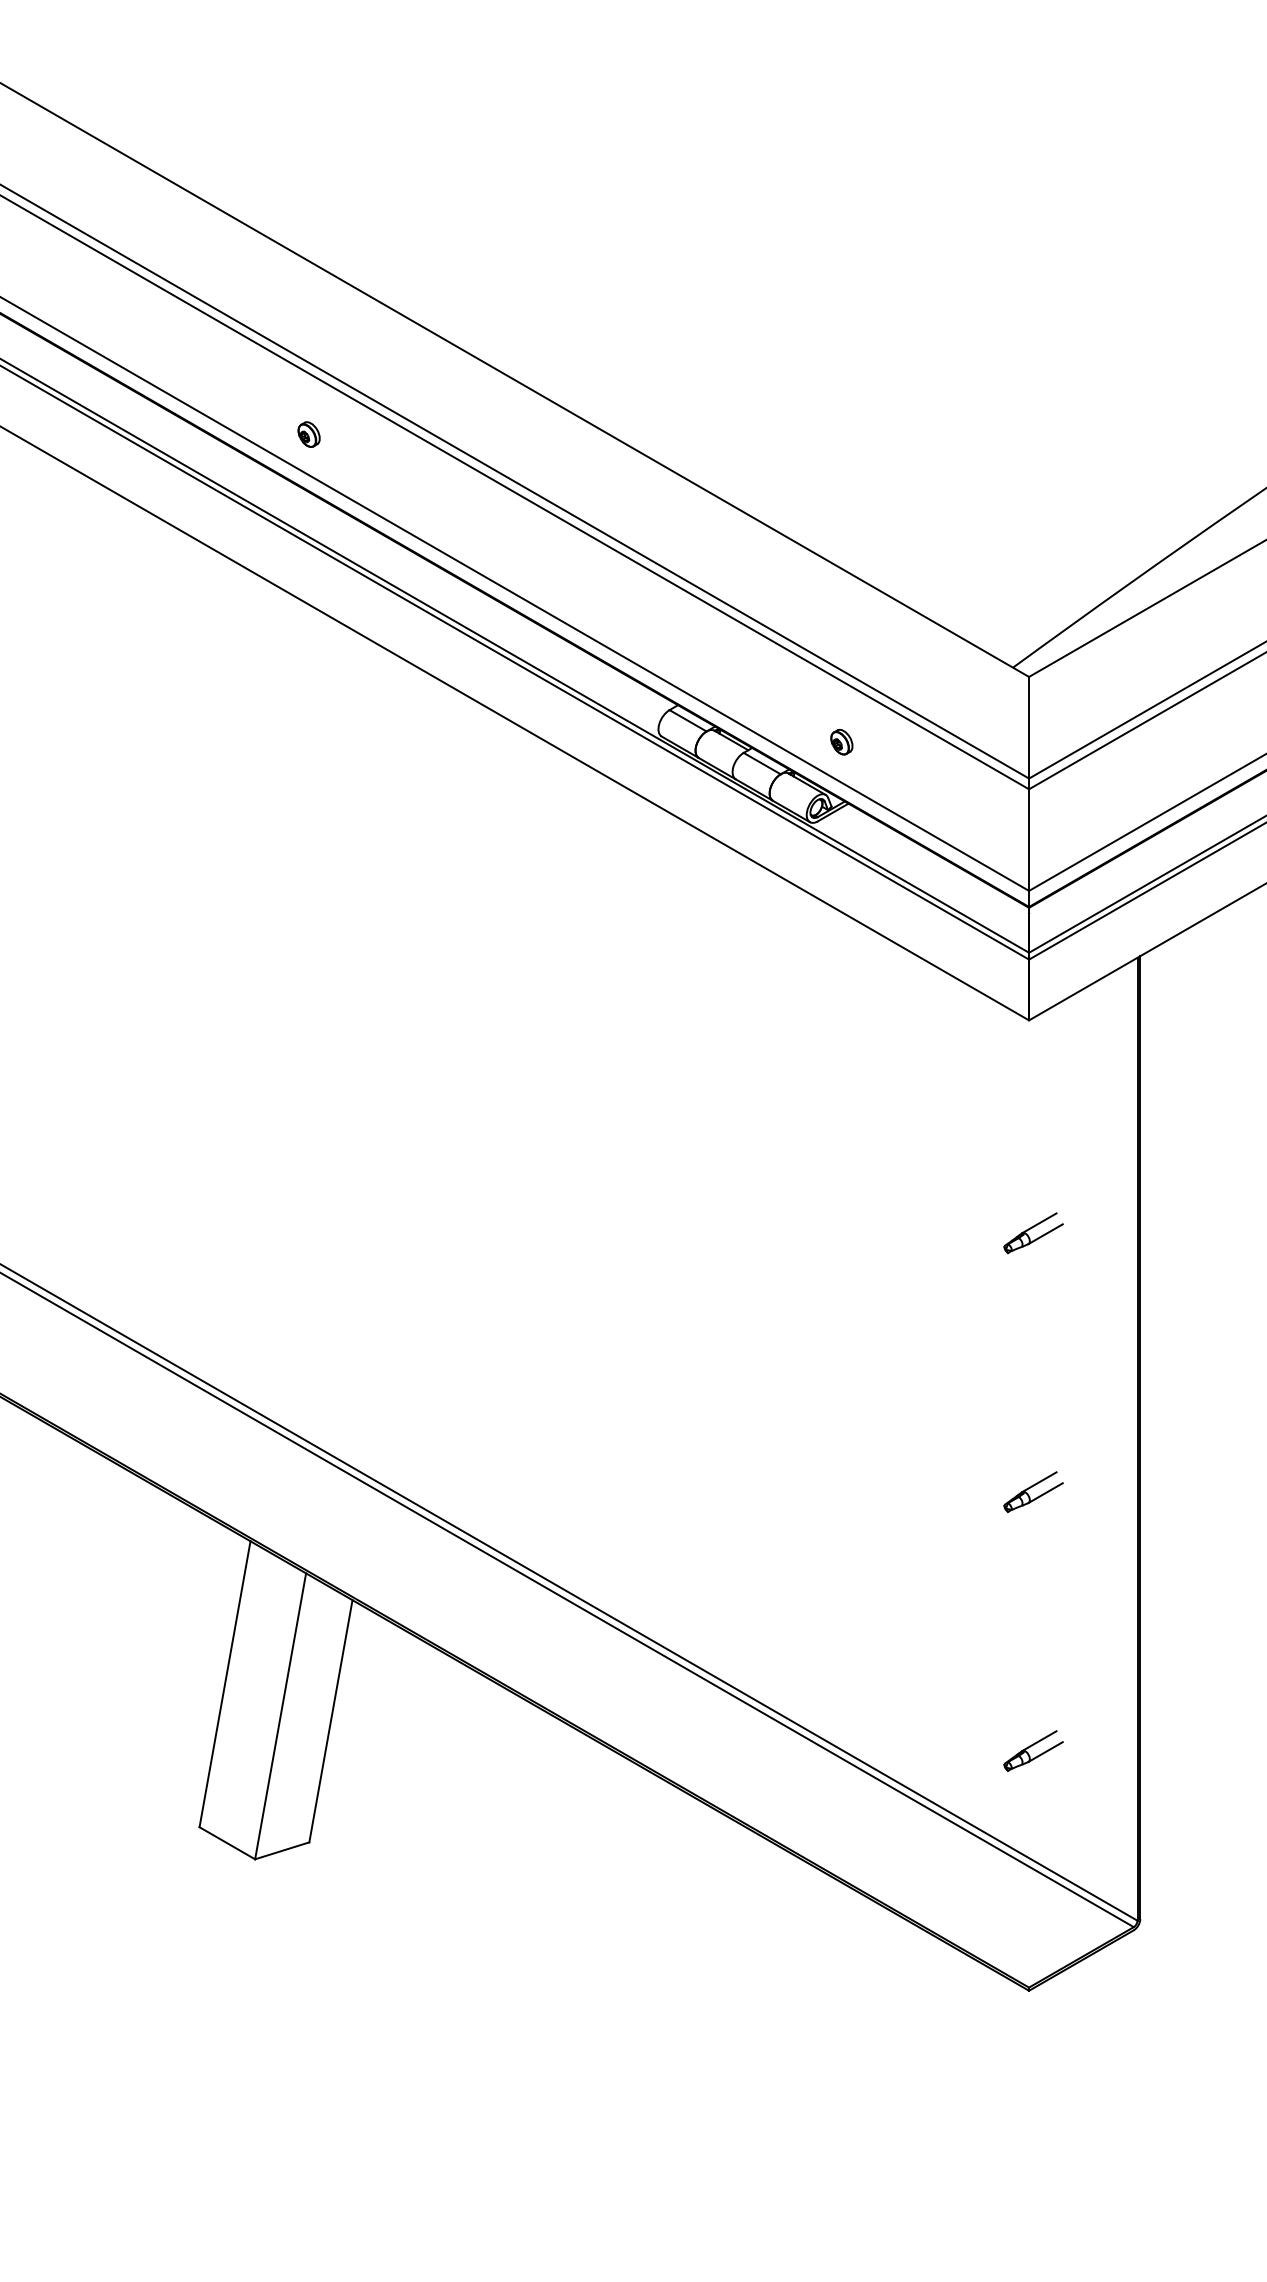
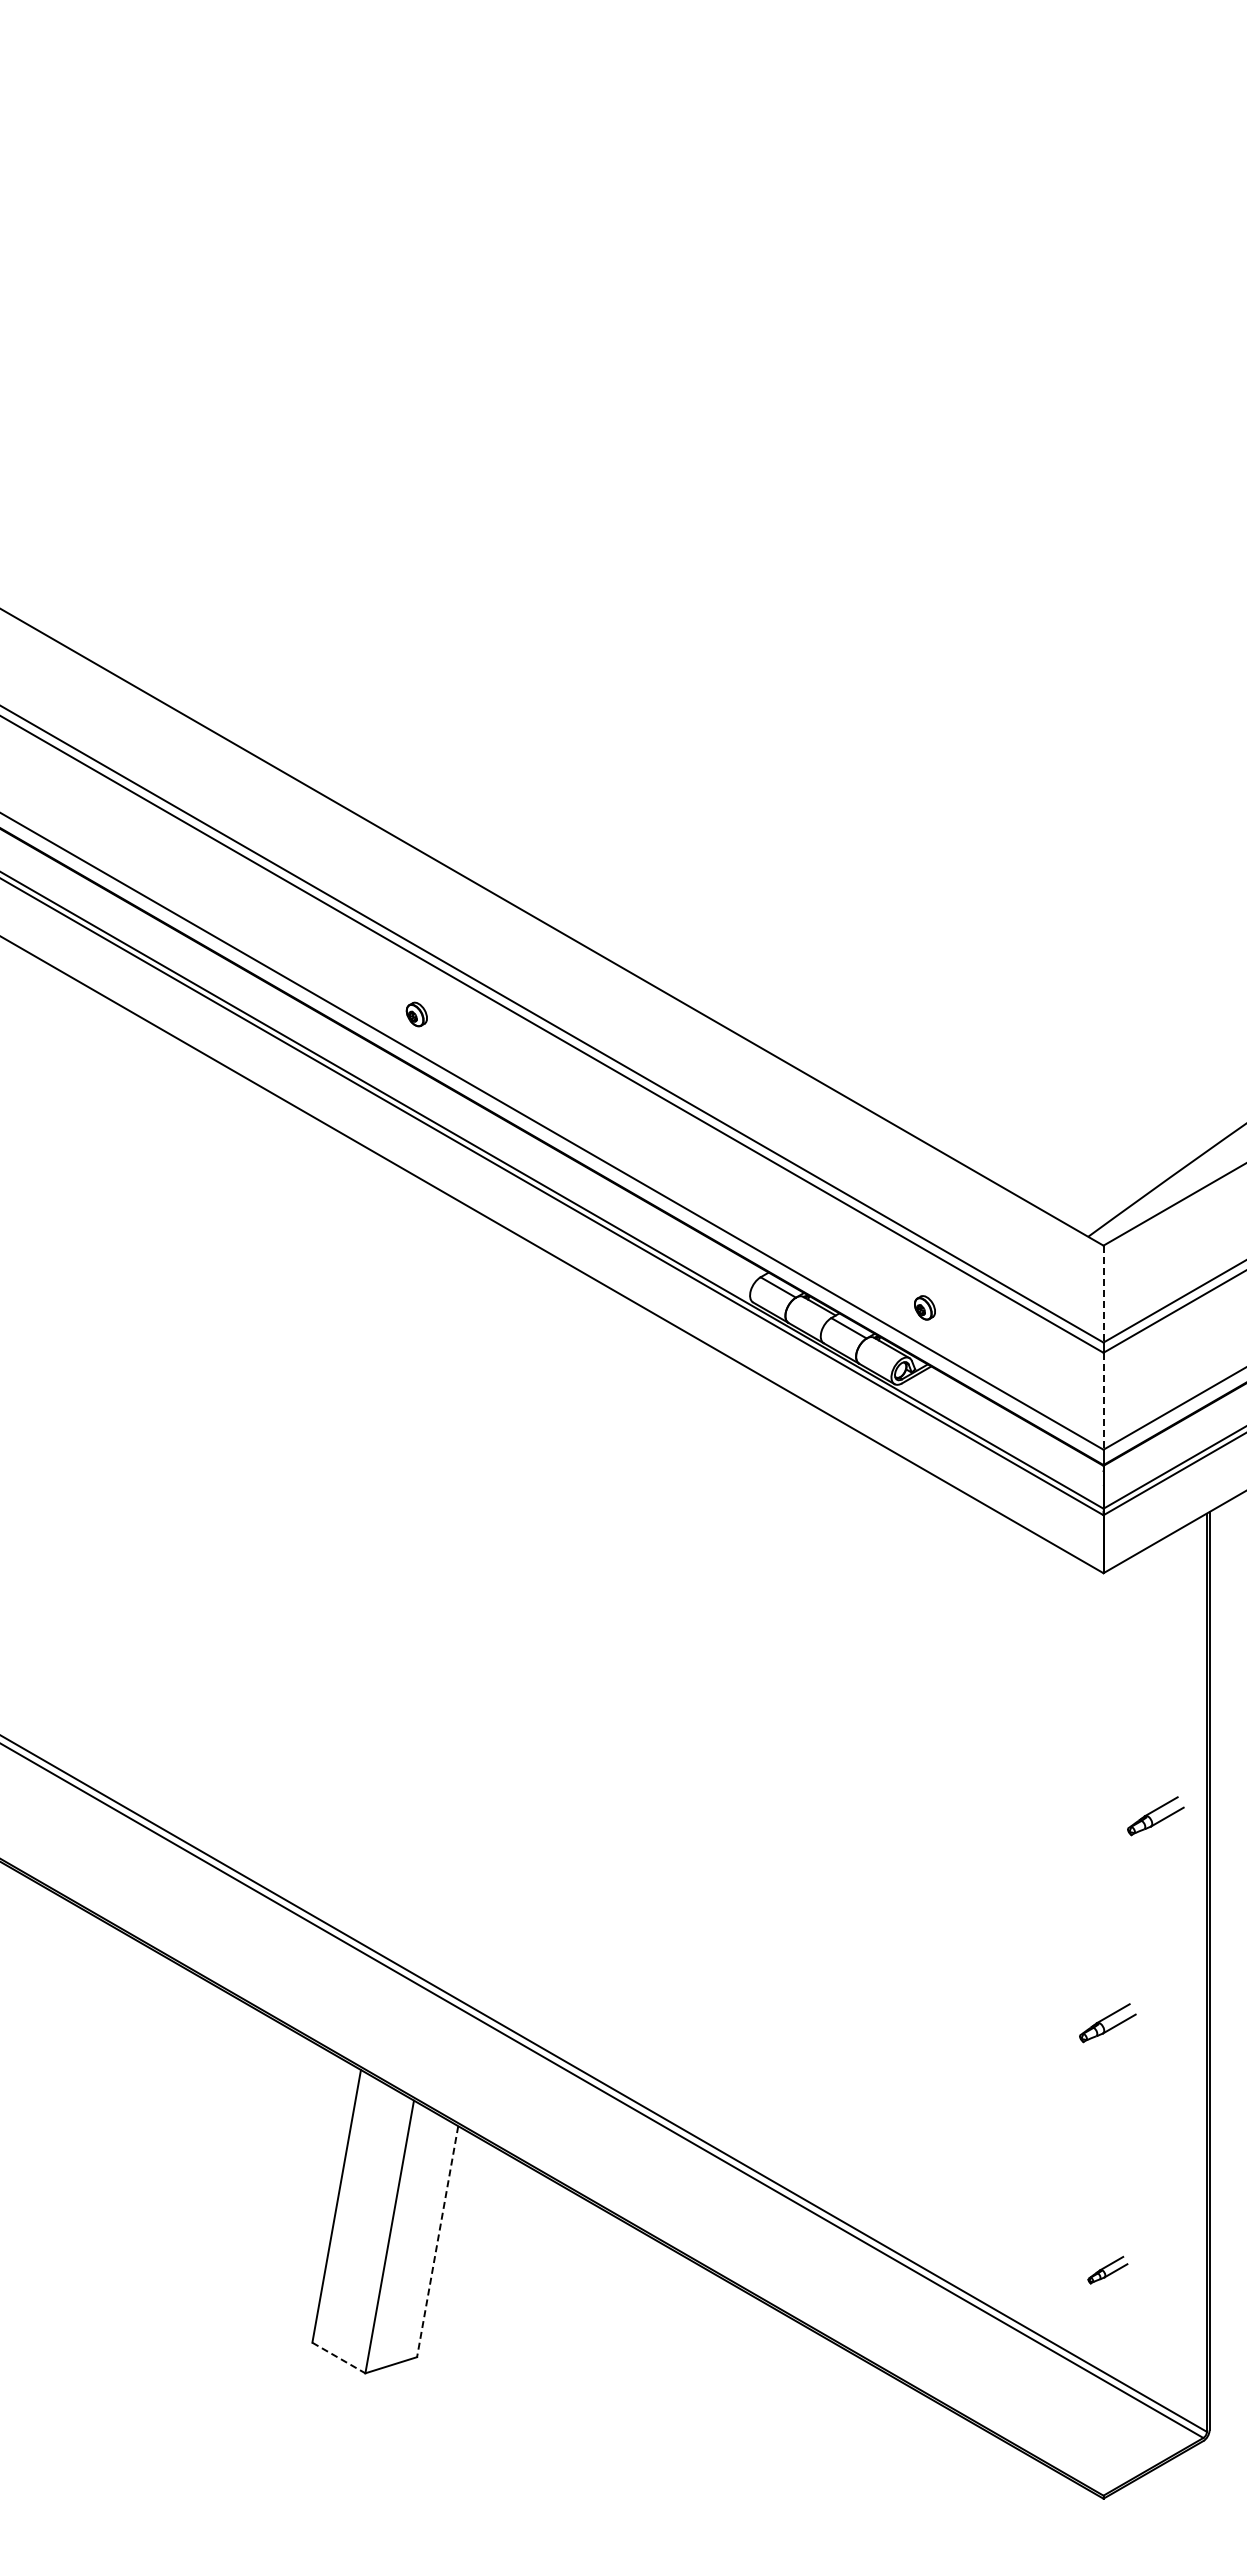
line: (1029, 728) -> (1103, 1294), solid -> dashed
line: (1029, 840) -> (1103, 1401), solid -> dashed
part: (1033, 1233) -> (1155, 1816), moved
line: (330, 1722) -> (437, 2242), solid -> dashed
part: (1033, 1751) -> (1107, 2270), size x0.7
line: (226, 1843) -> (338, 2358), solid -> dashed

